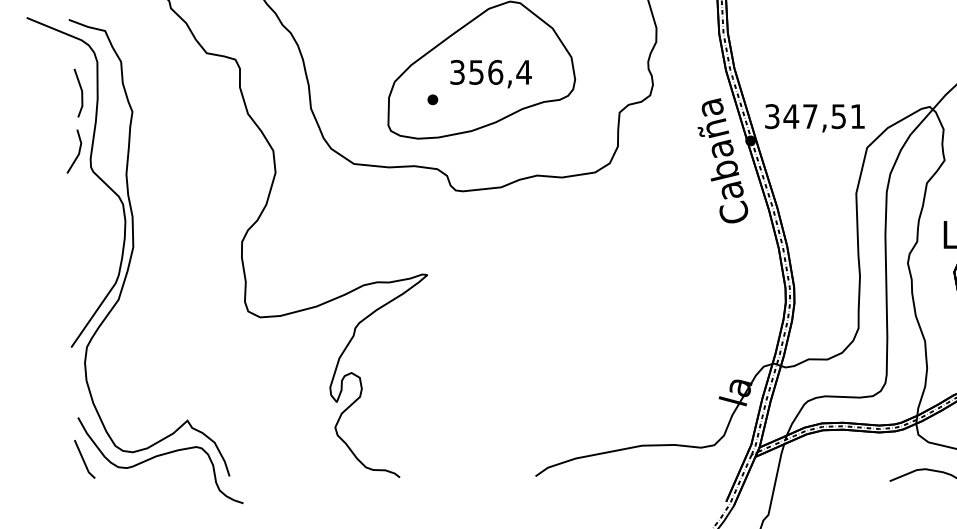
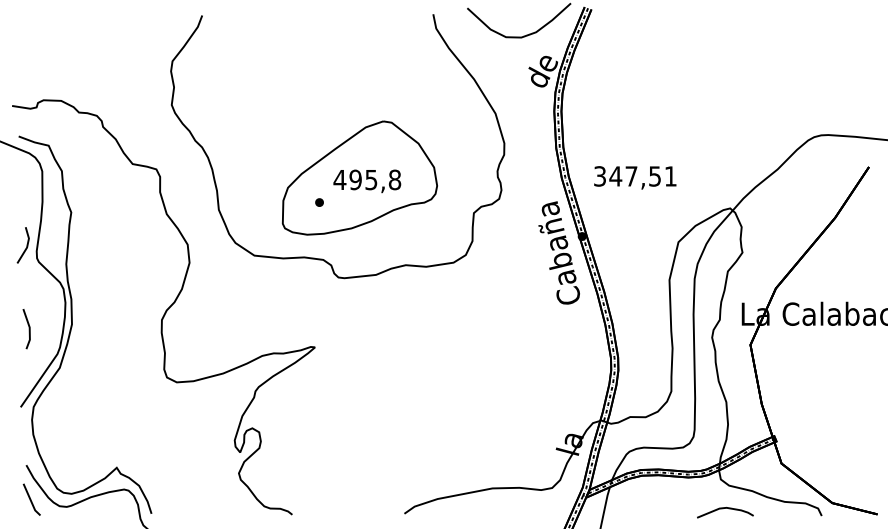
text: (490, 71) -> (367, 179), 356,4 -> 495,8
line: (80, 93) -> (28, 329), moved
text: (815, 117) -> (635, 177), moved

